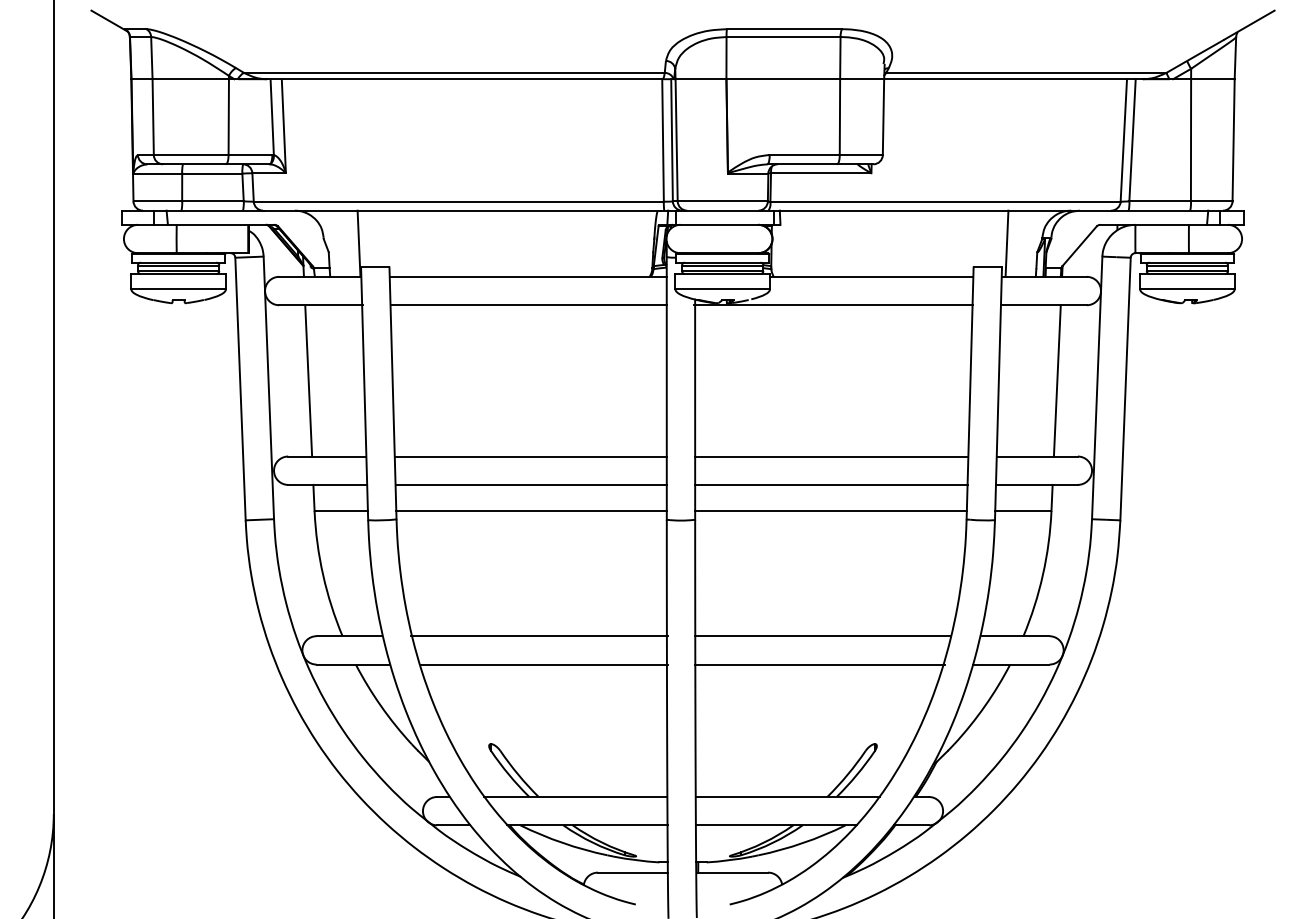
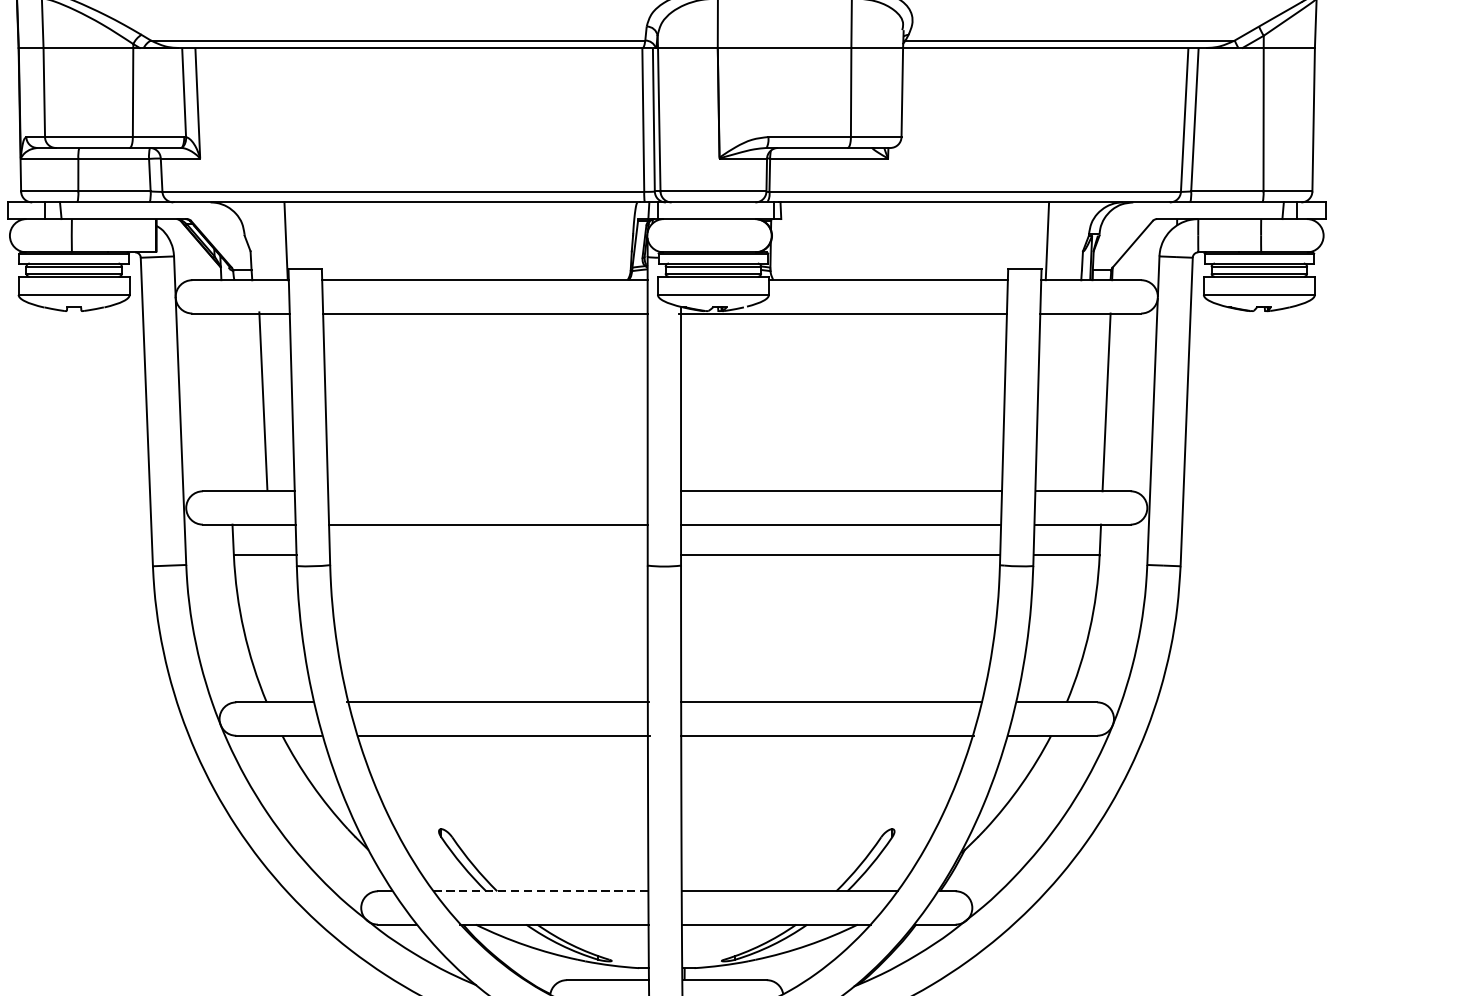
line: (308, 380) -> (263, 400), moved
line: (530, 456) -> (487, 491), removed
line: (531, 511) -> (488, 555), removed
line: (575, 796) -> (540, 890), solid -> dashed

